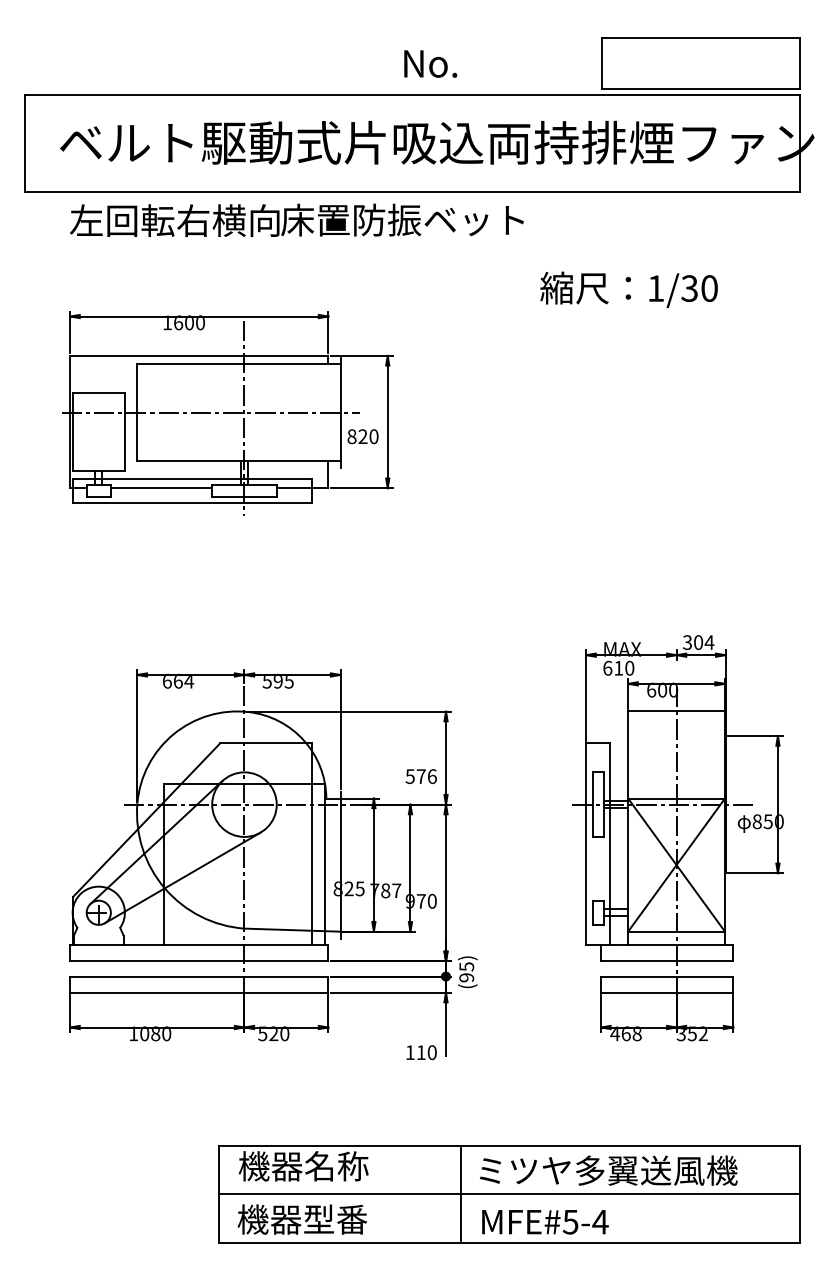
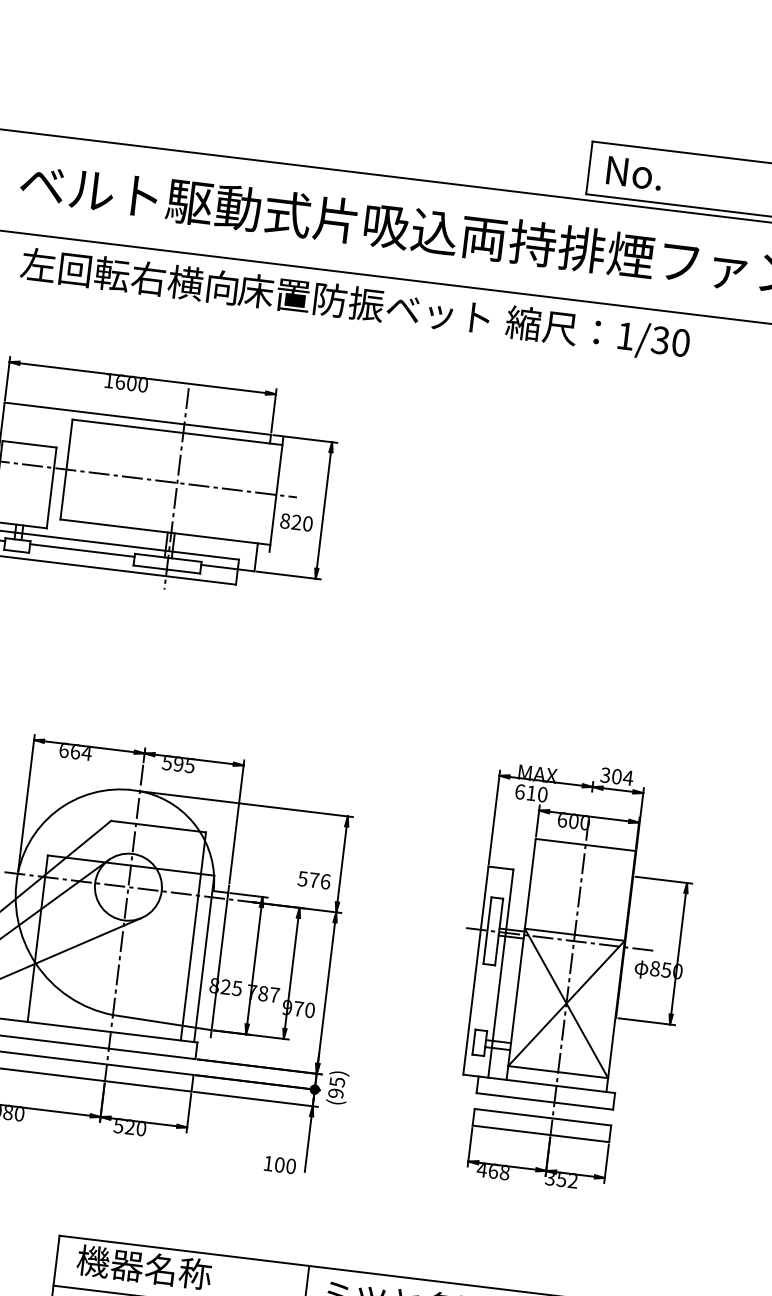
text: (430, 63) -> (634, 172), moved
text: (628, 289) -> (597, 333), moved
text: (420, 1052) -> (279, 1164), 110 -> 100

